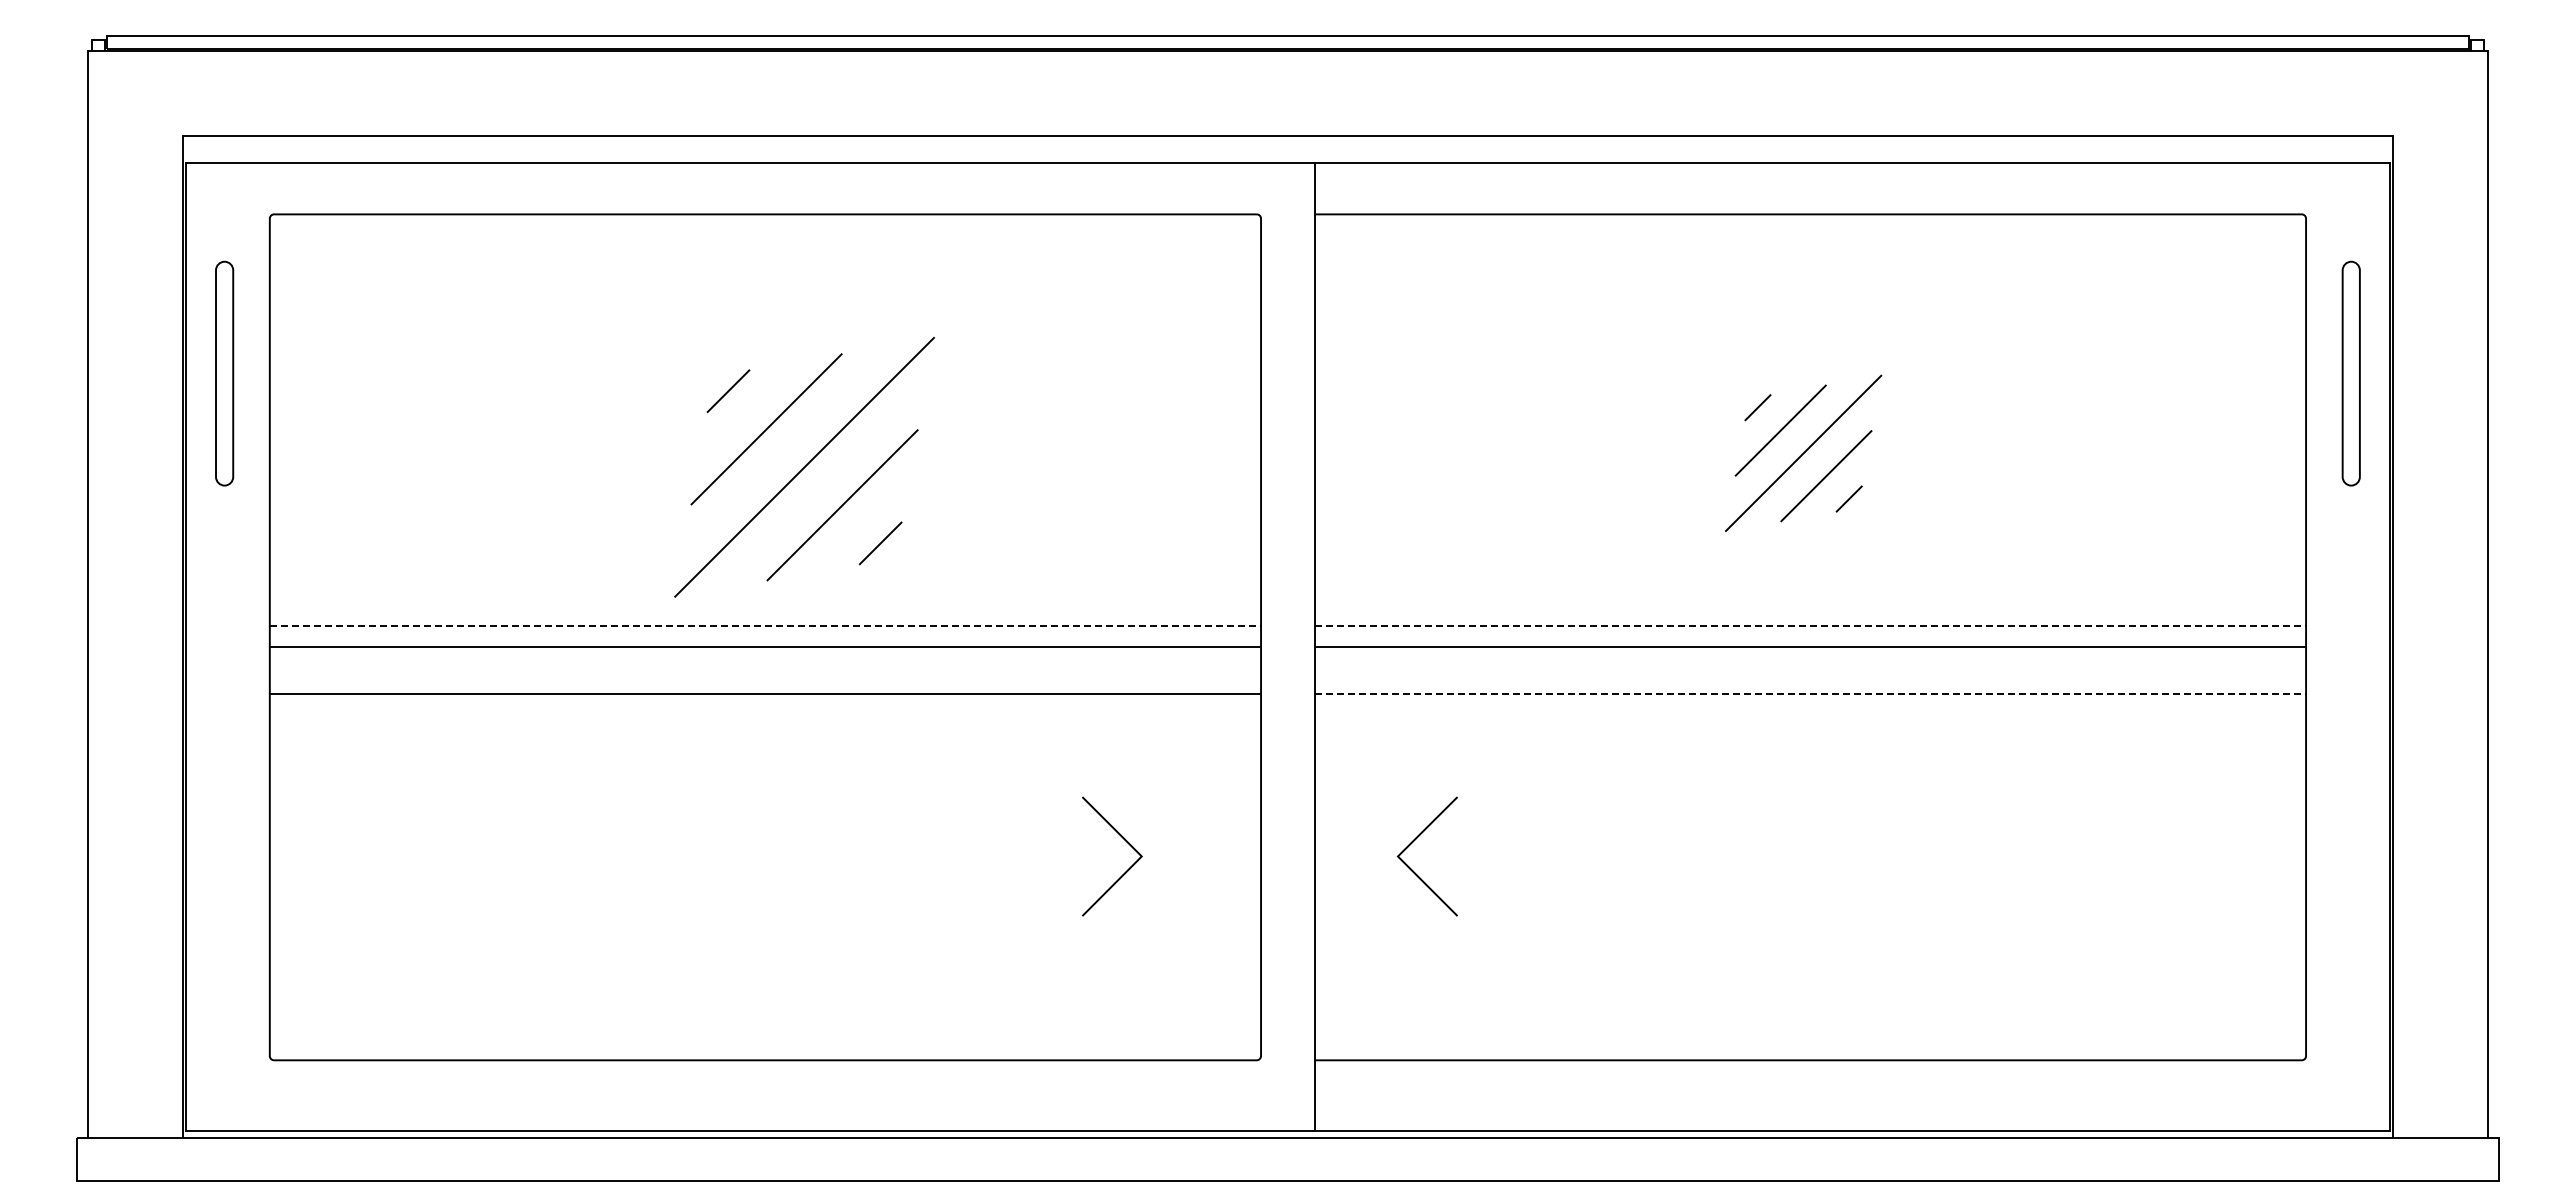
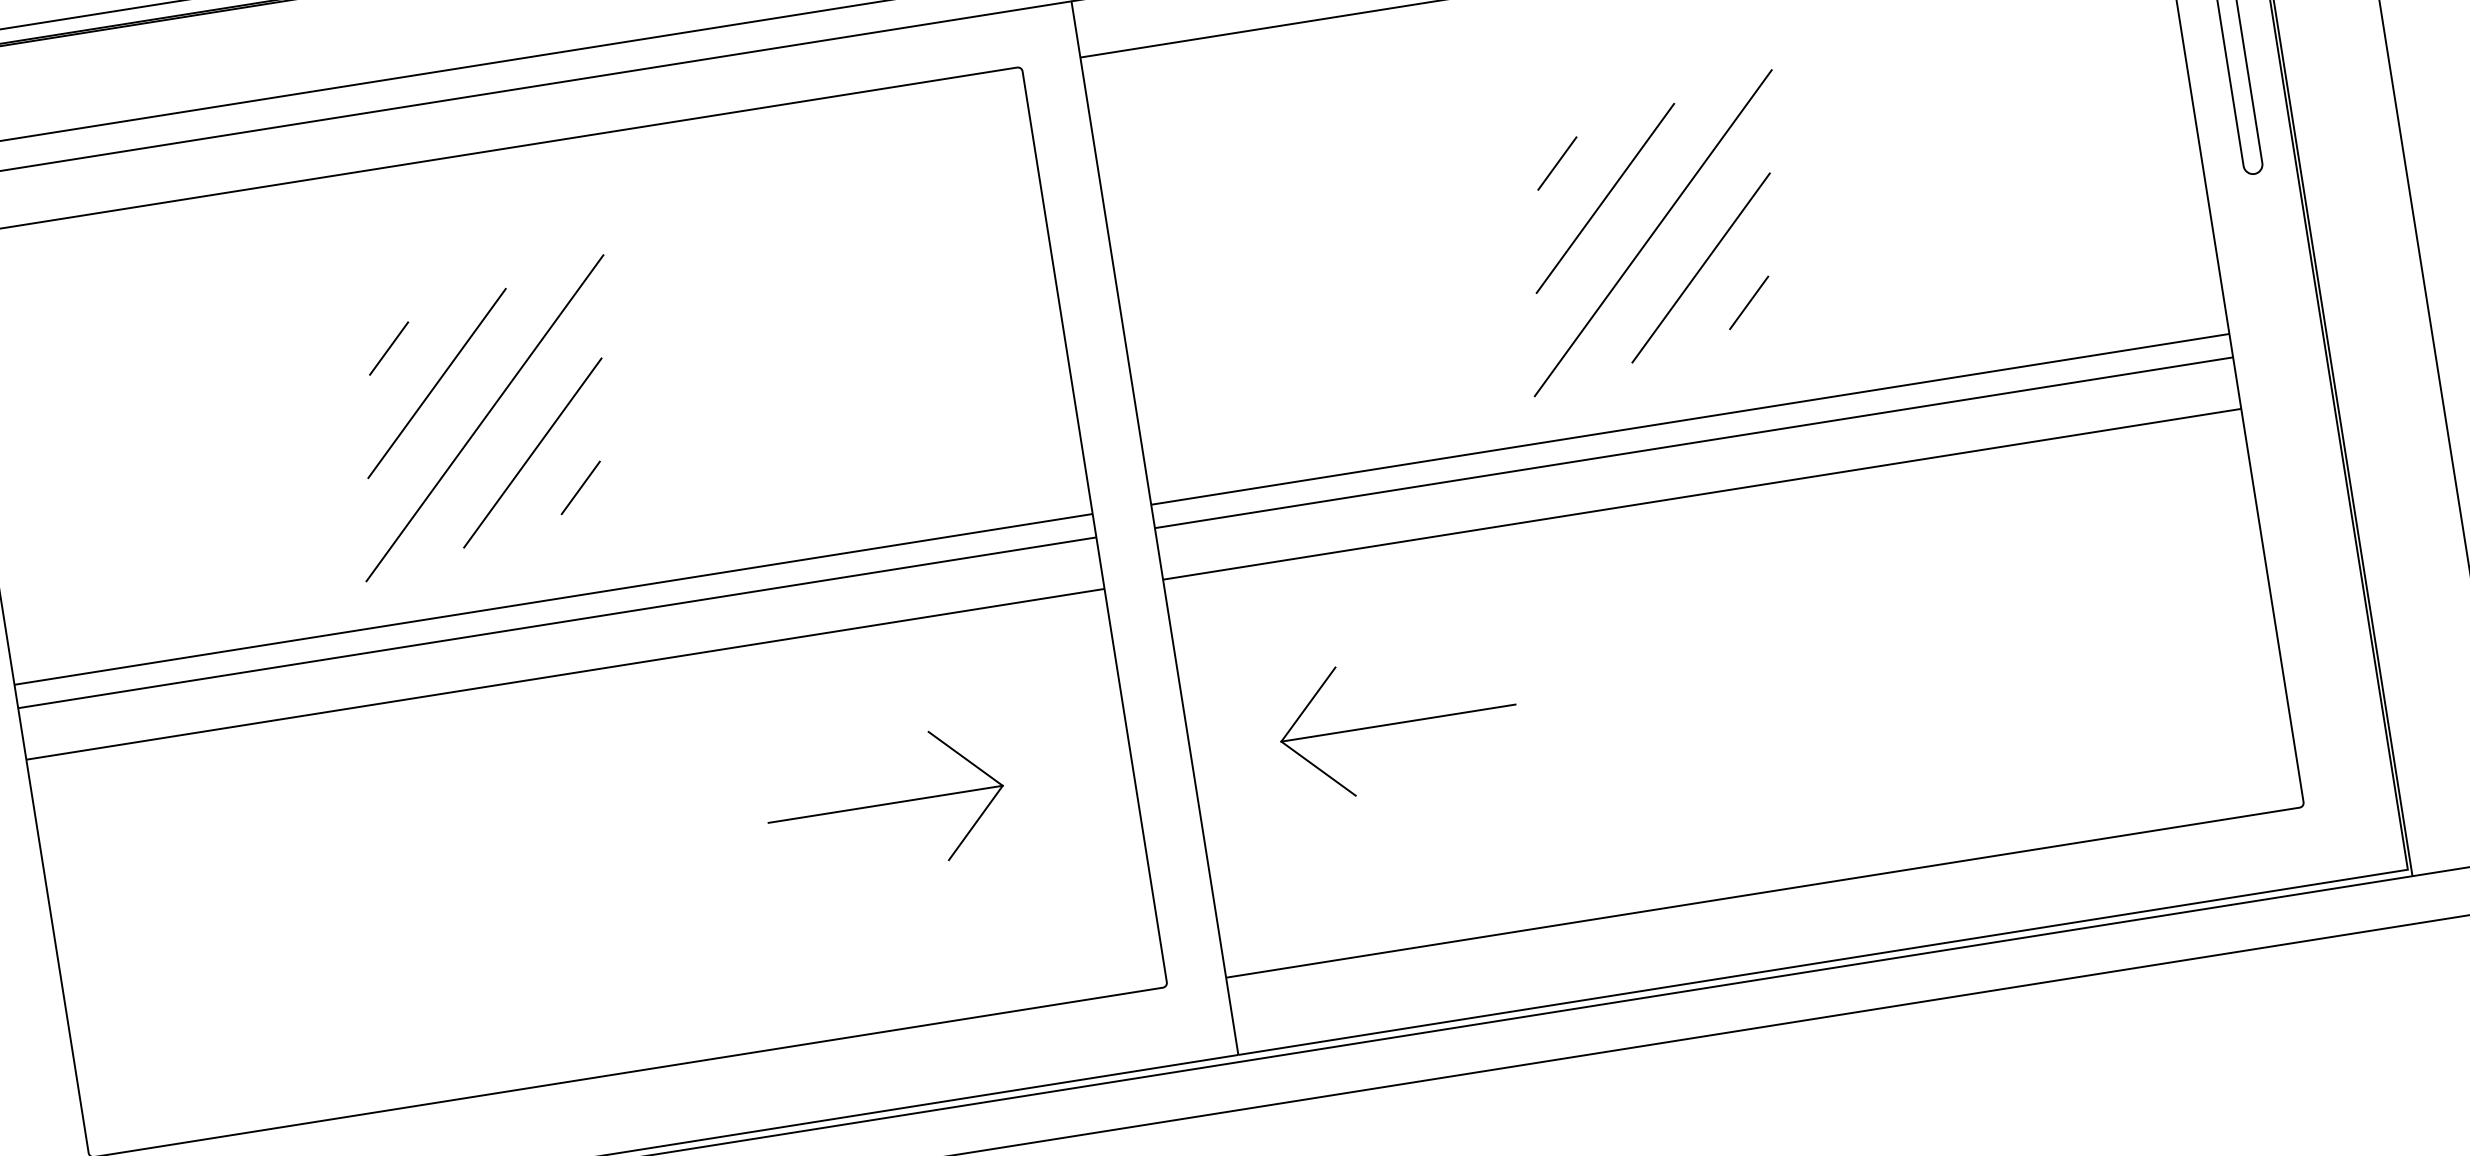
part: (1803, 453) -> (1653, 233), size x1.67
part: (804, 467) -> (484, 418), moved
line: (765, 625) -> (553, 599), dashed -> solid
line: (1810, 625) -> (1690, 419), dashed -> solid
line: (1810, 694) -> (1702, 494), dashed -> solid
line: (1033, 856) -> (884, 804), added
line: (1505, 856) -> (1398, 723), added

